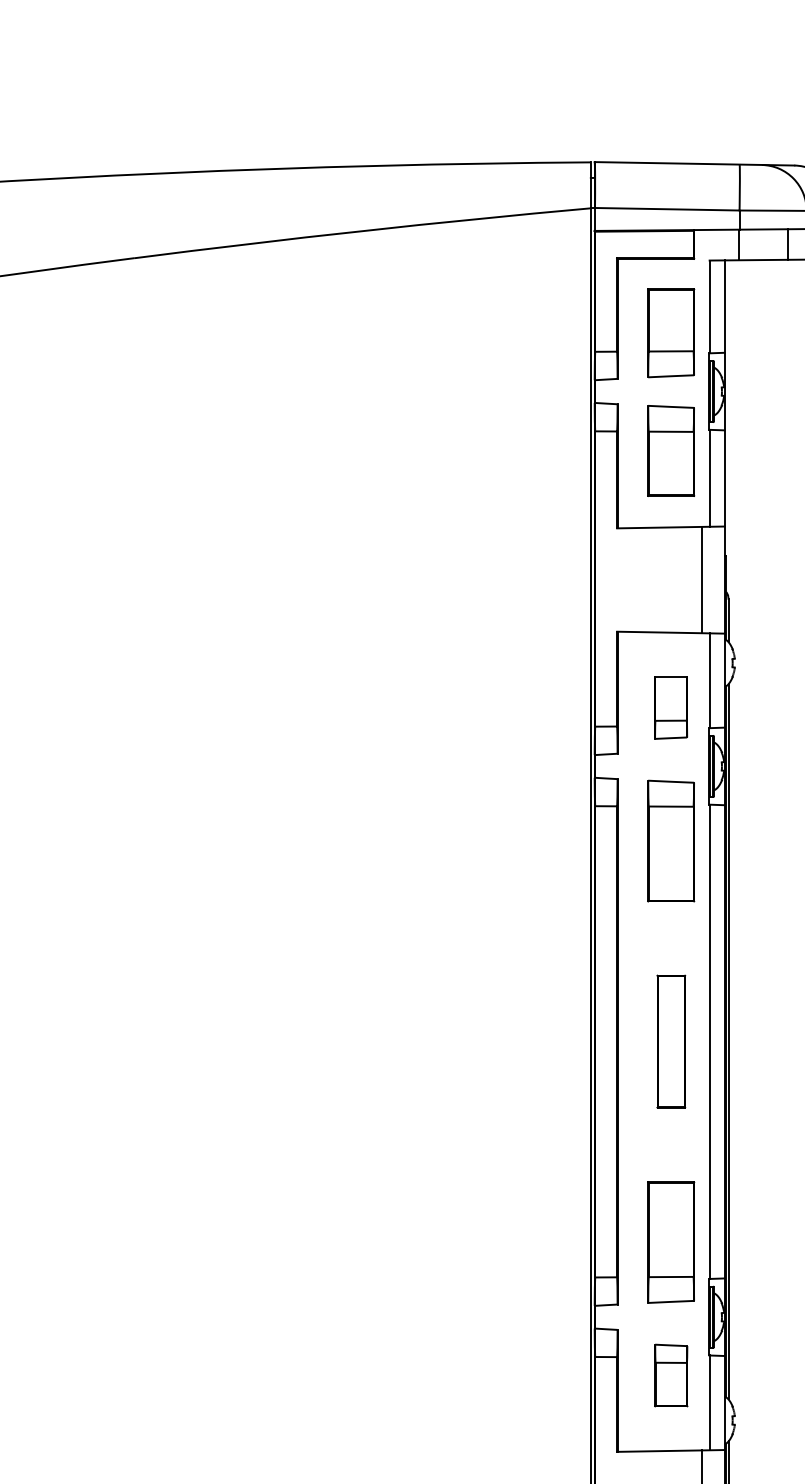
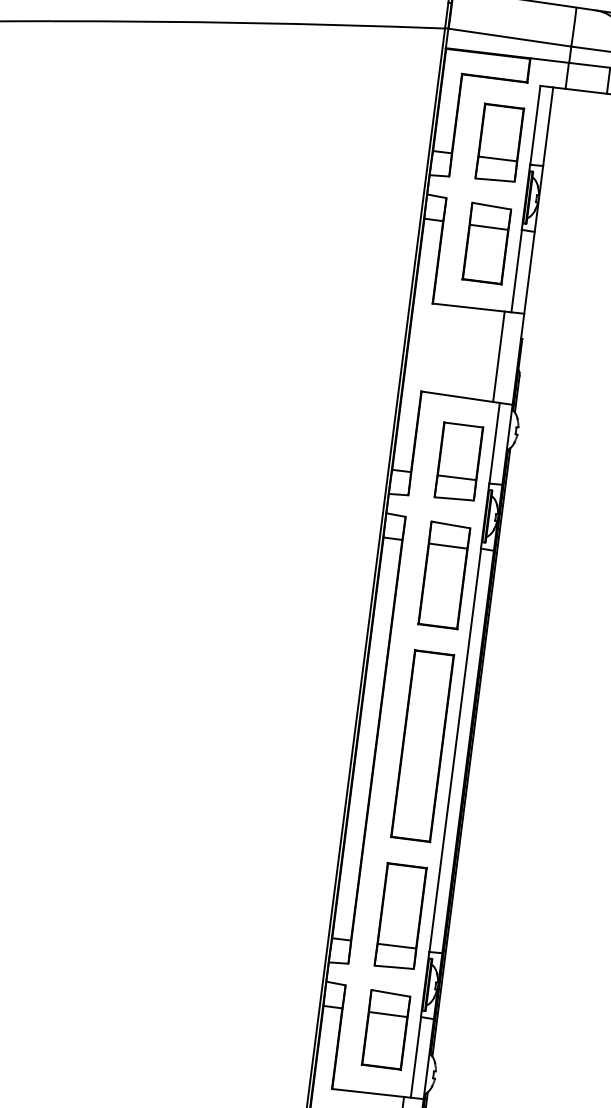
part: (670, 707) -> (458, 461), size x1.43
part: (671, 1041) -> (422, 745), size x1.67
part: (671, 1375) -> (386, 1029), size x1.43

